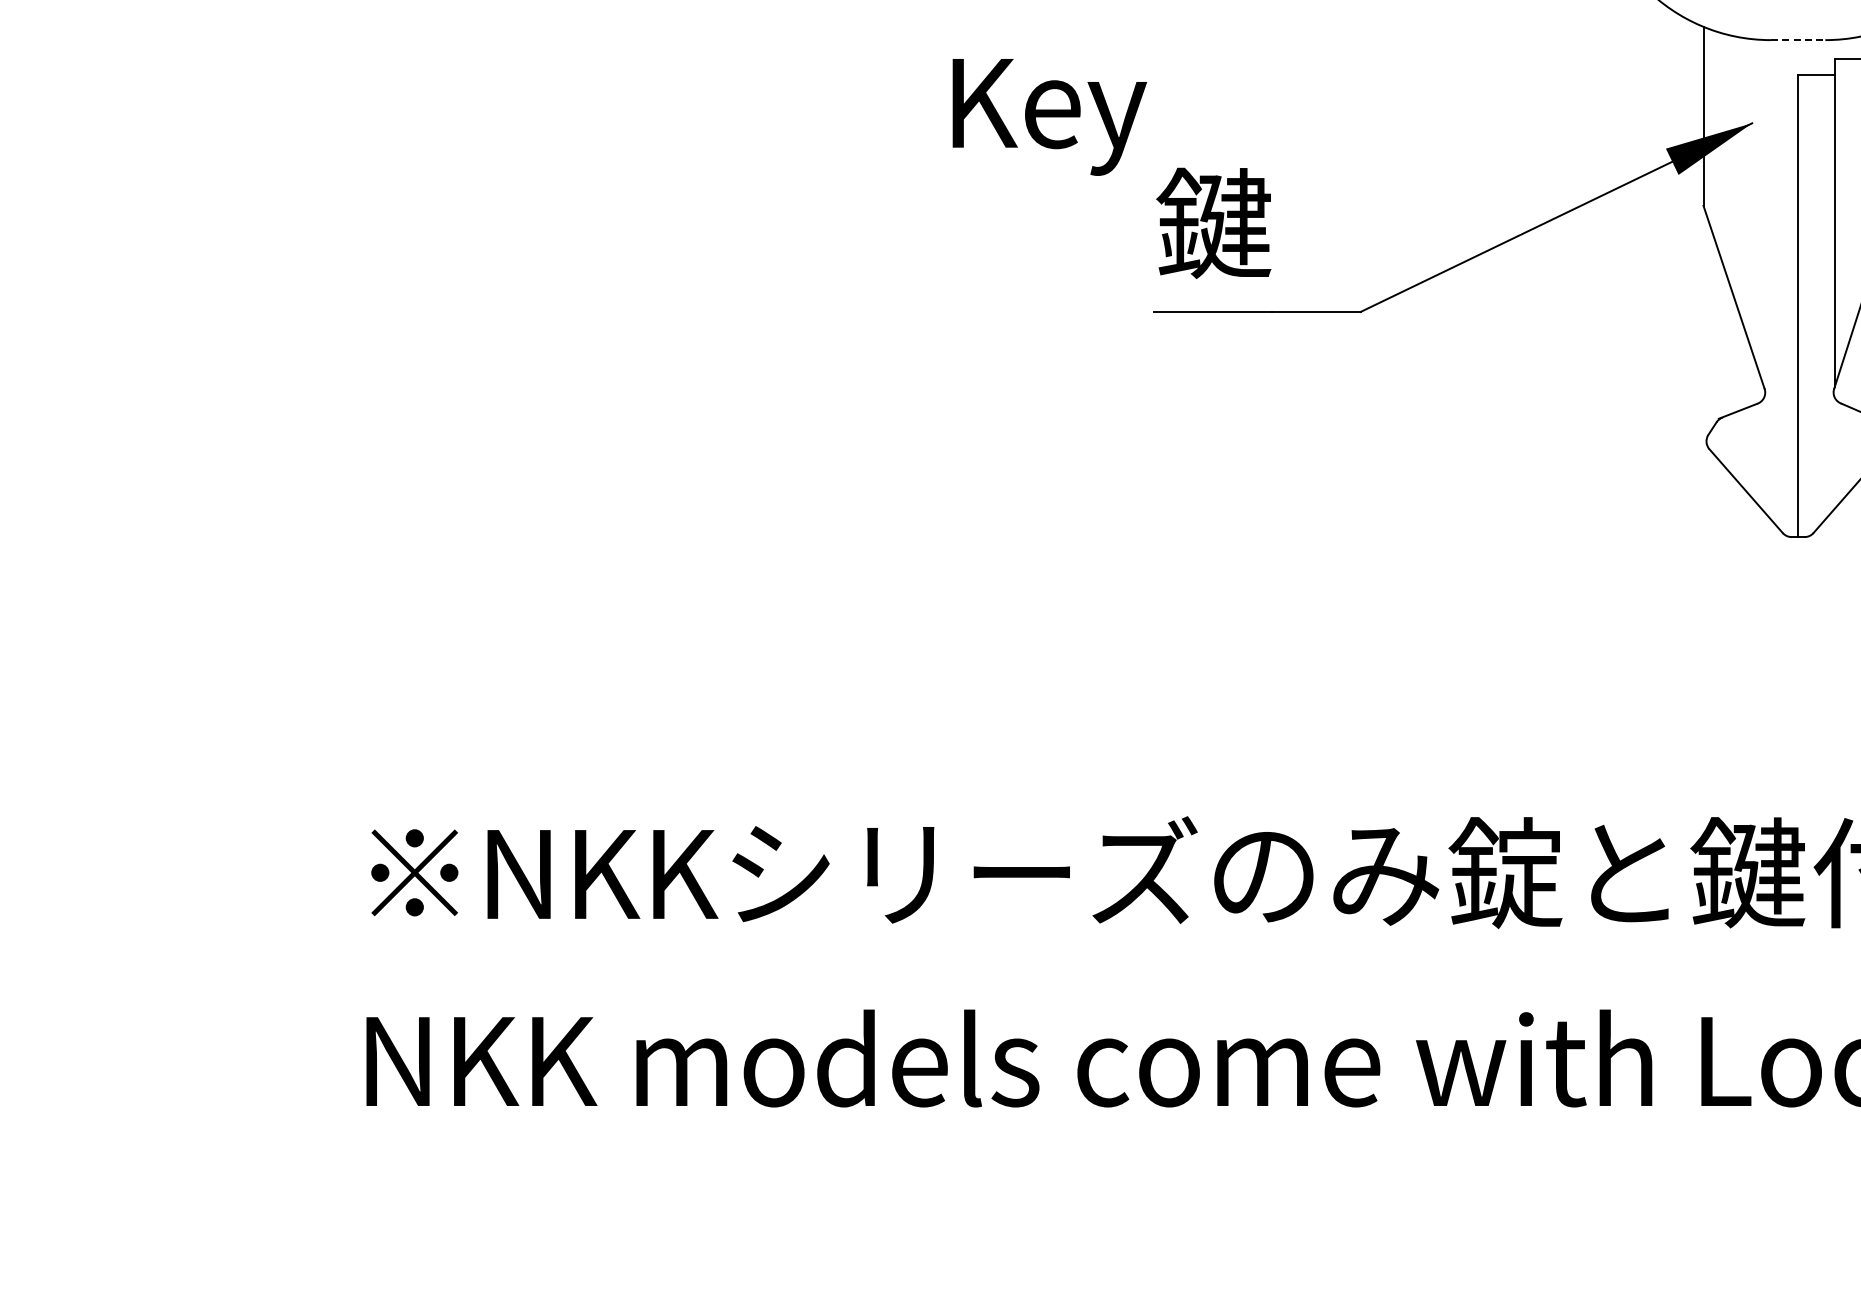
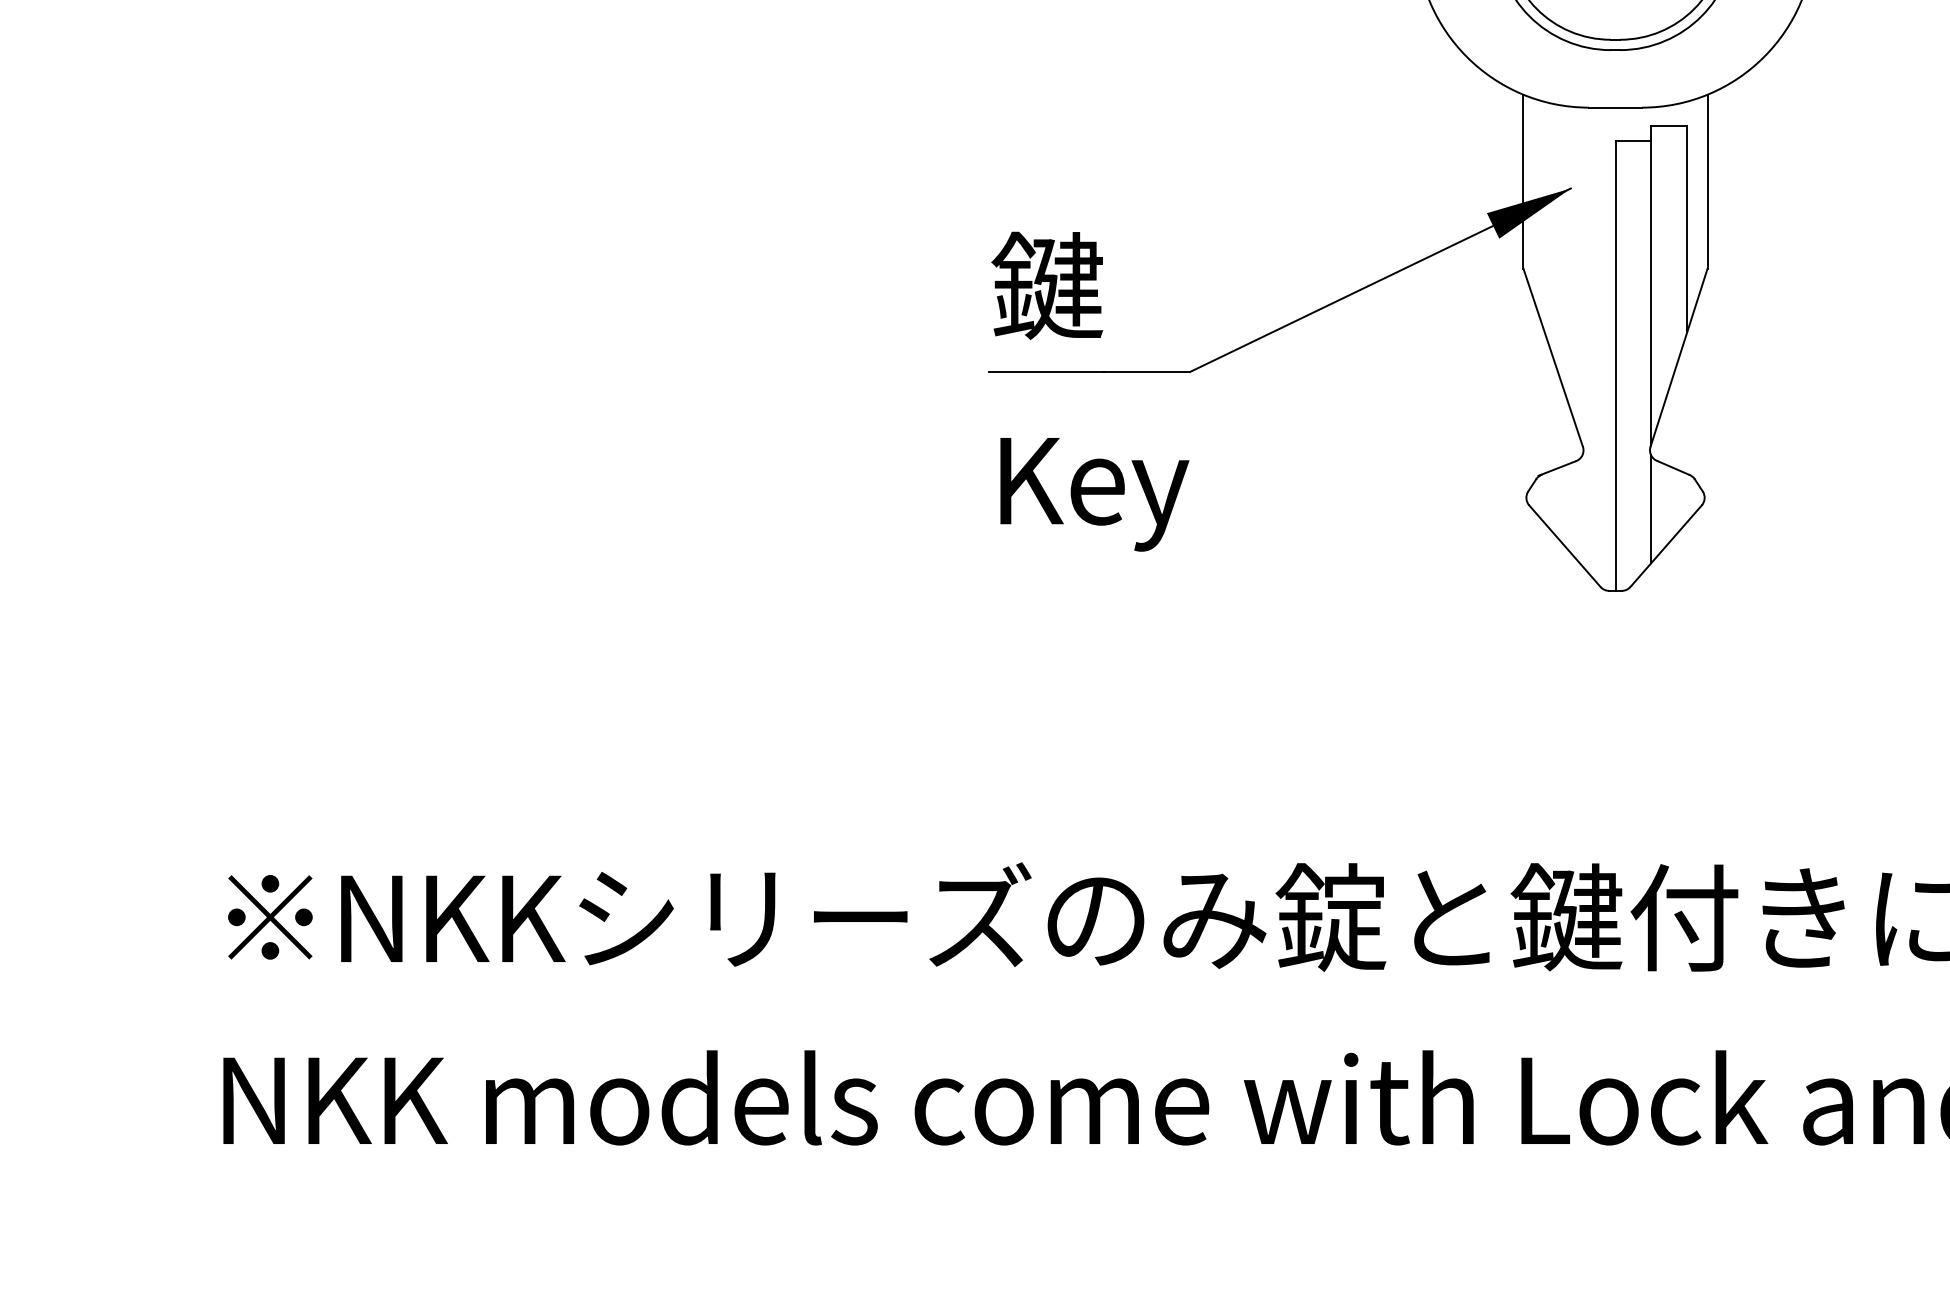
line: (1799, 39) -> (1616, 107), dashed -> solid
text: (1049, 117) -> (1094, 494), moved
line: (1835, 453) -> (1651, 509), added

